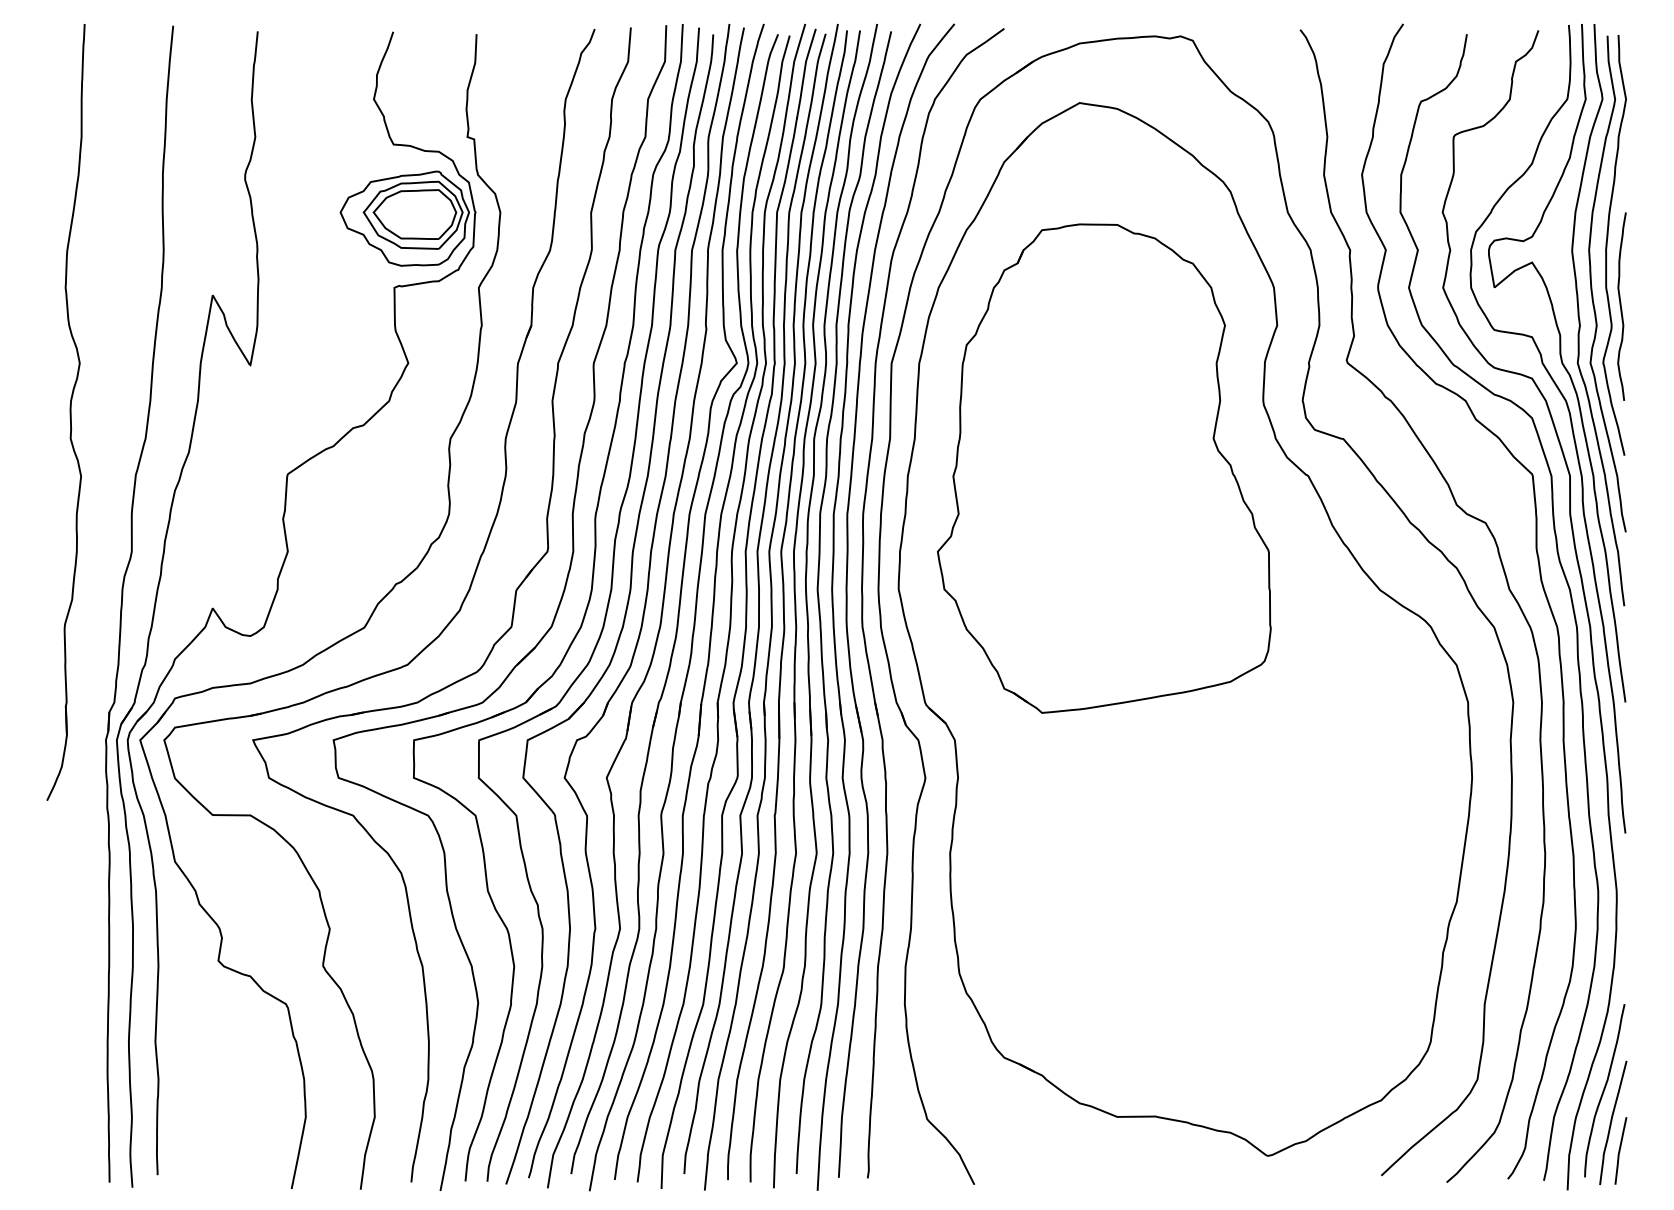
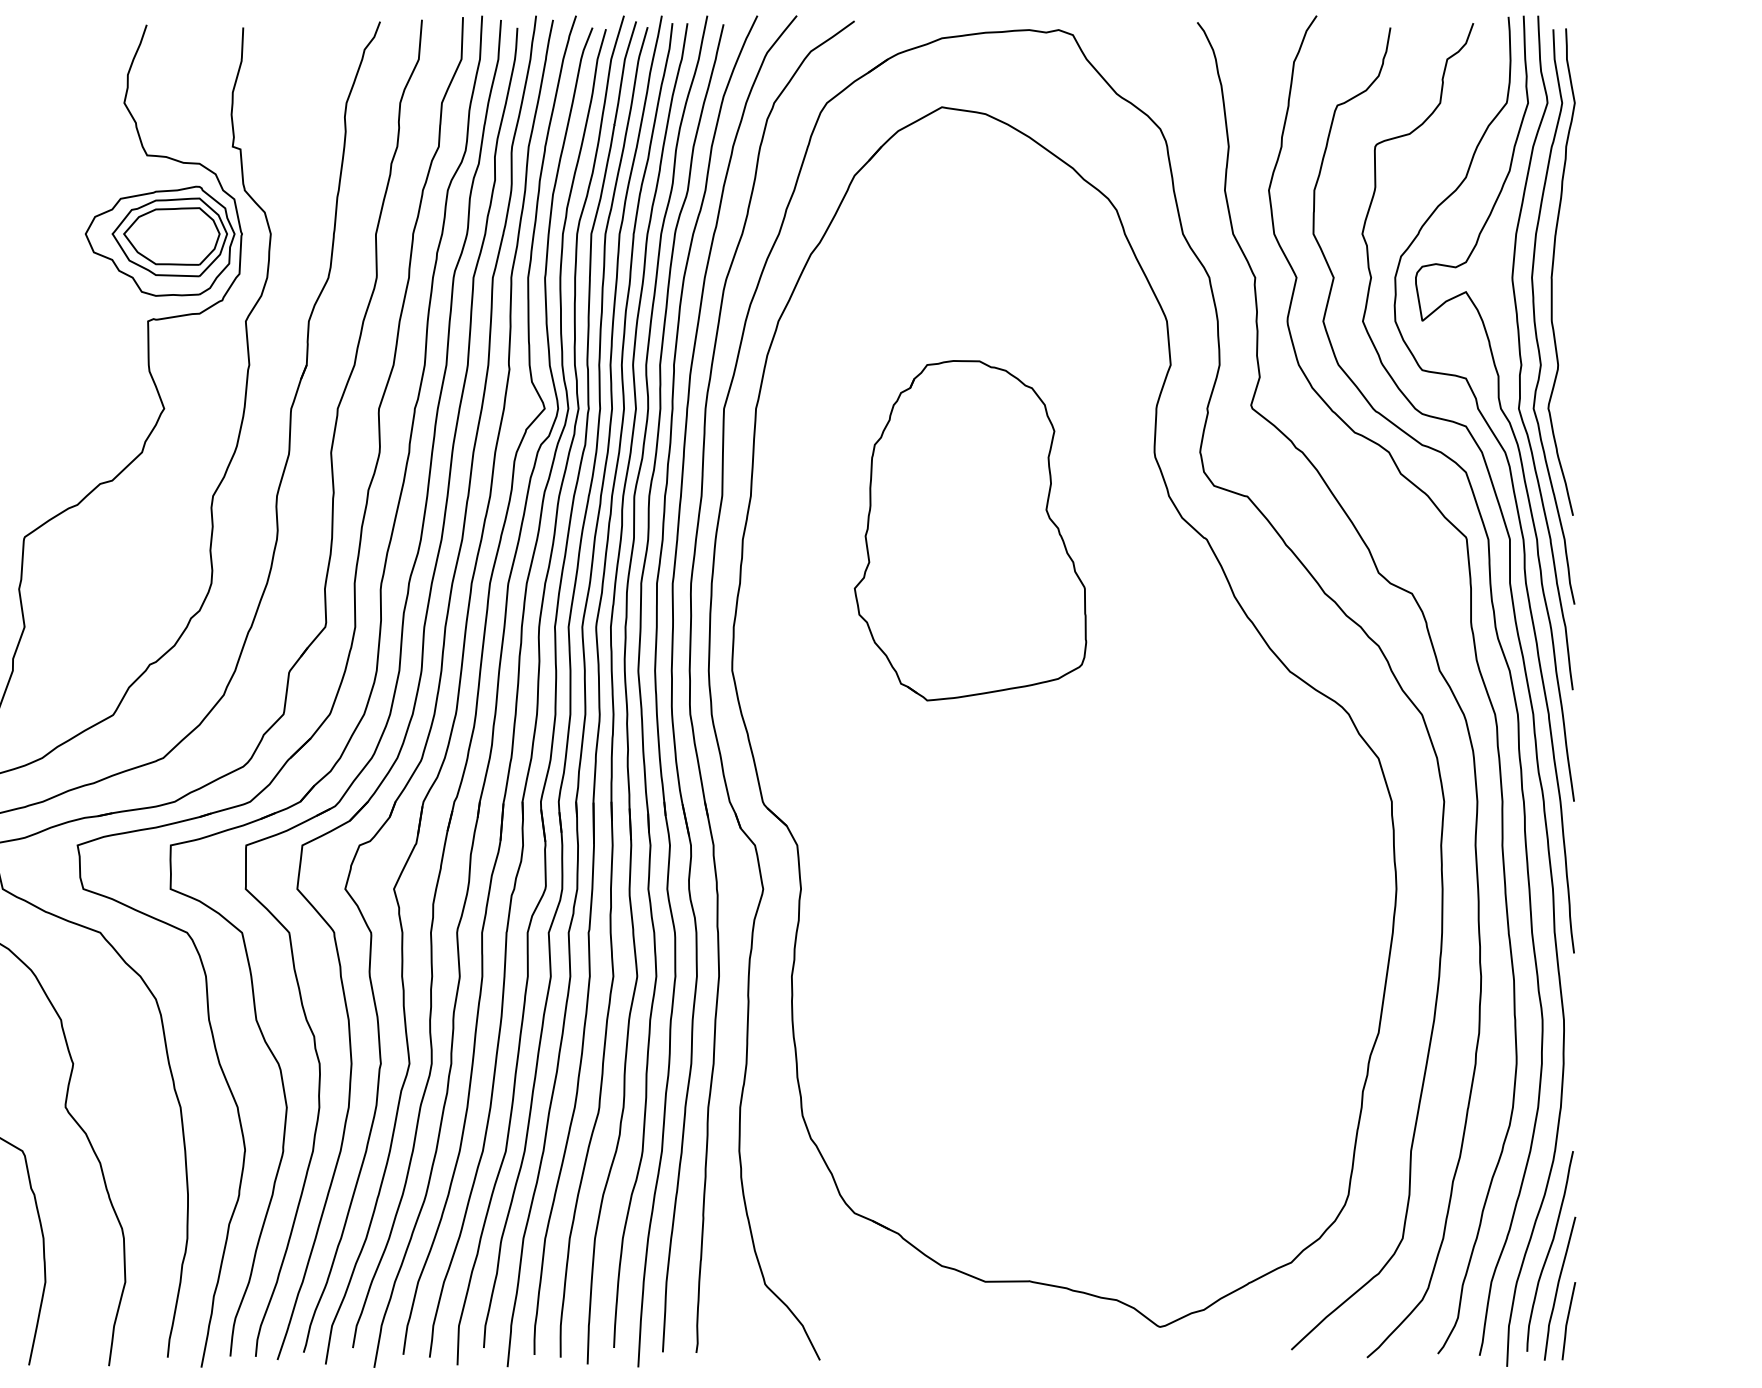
curve: (1621, 306) -> (1569, 342), removed
part: (1104, 468) -> (970, 530), size x0.6

